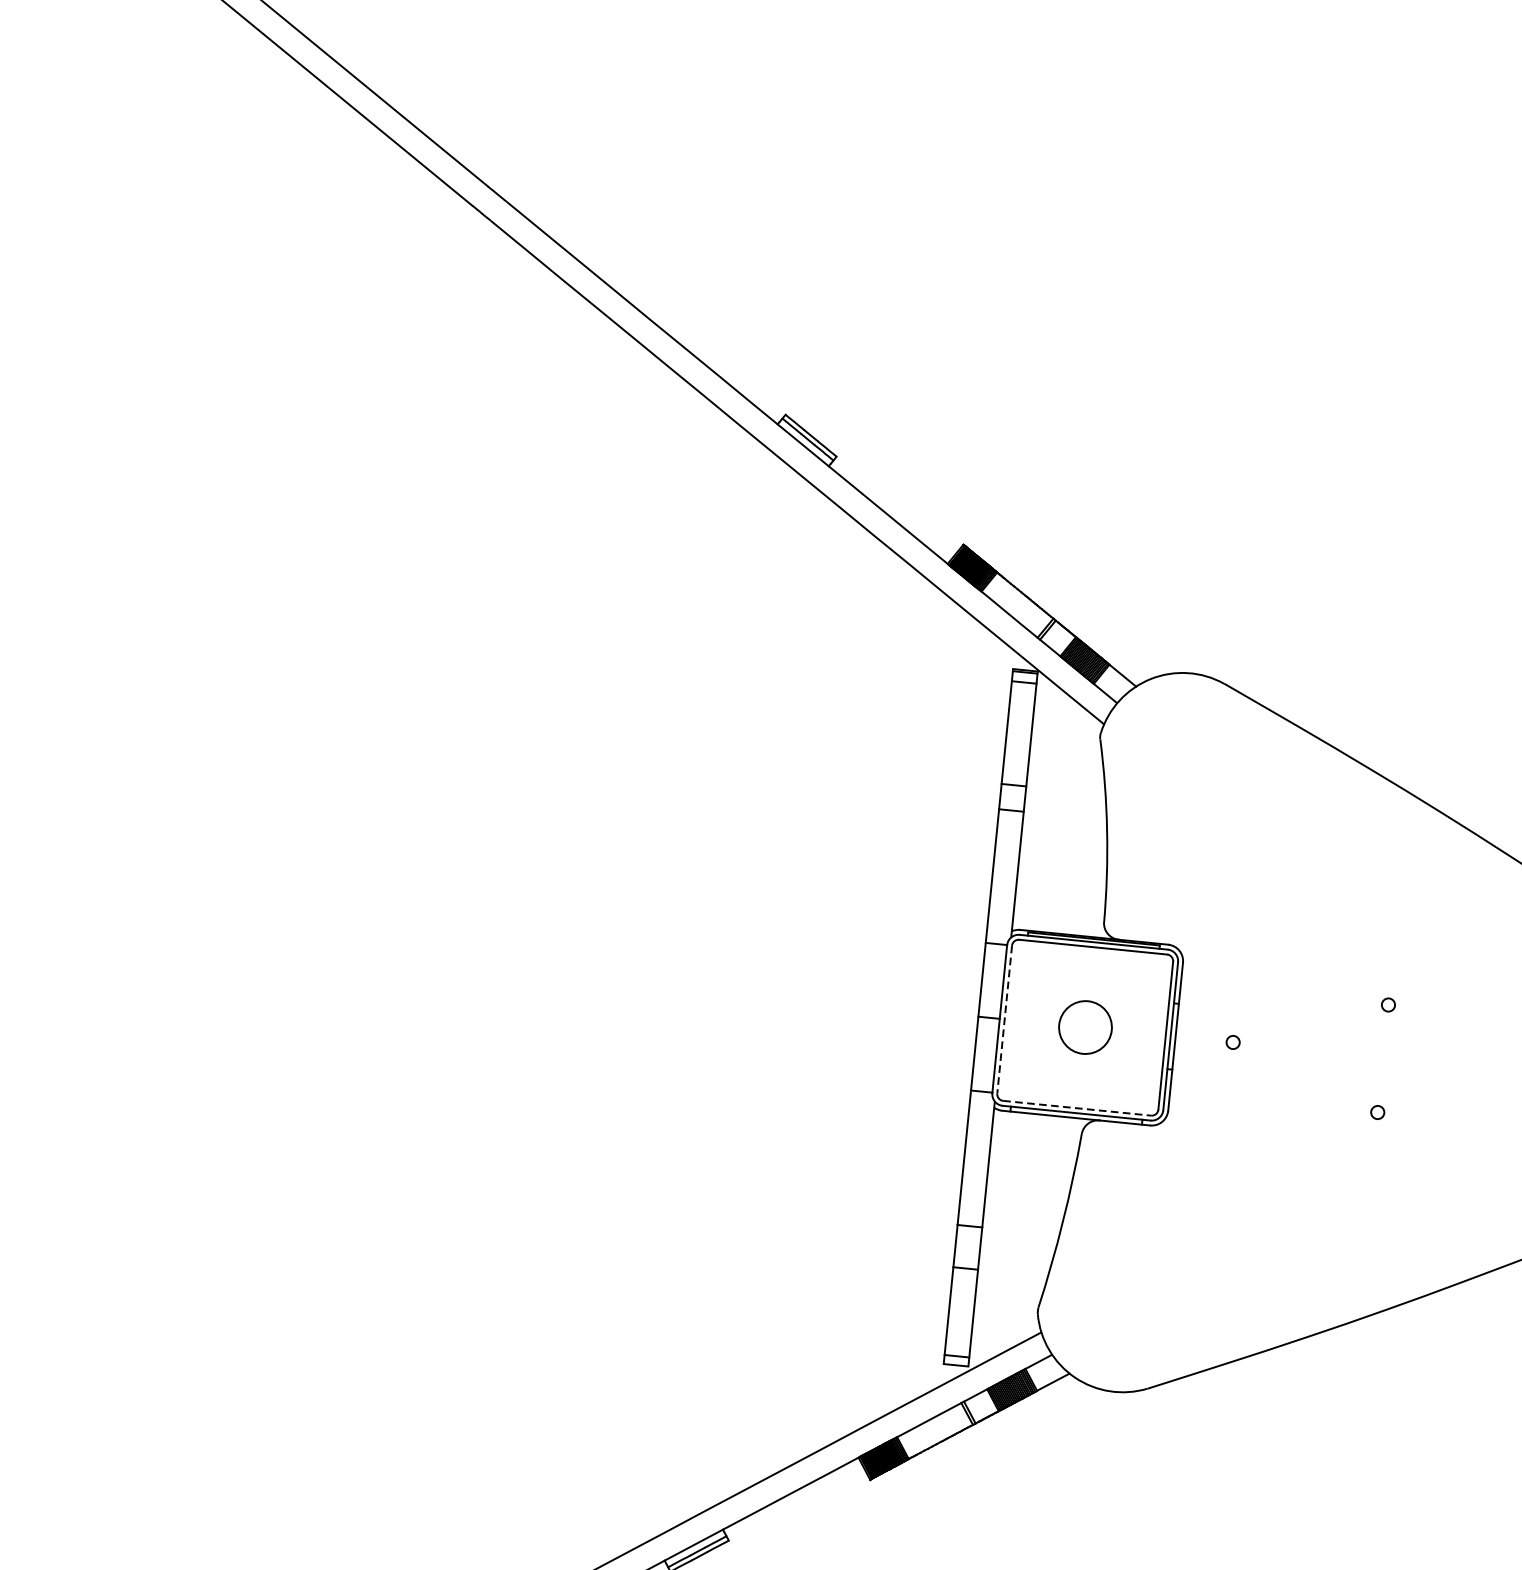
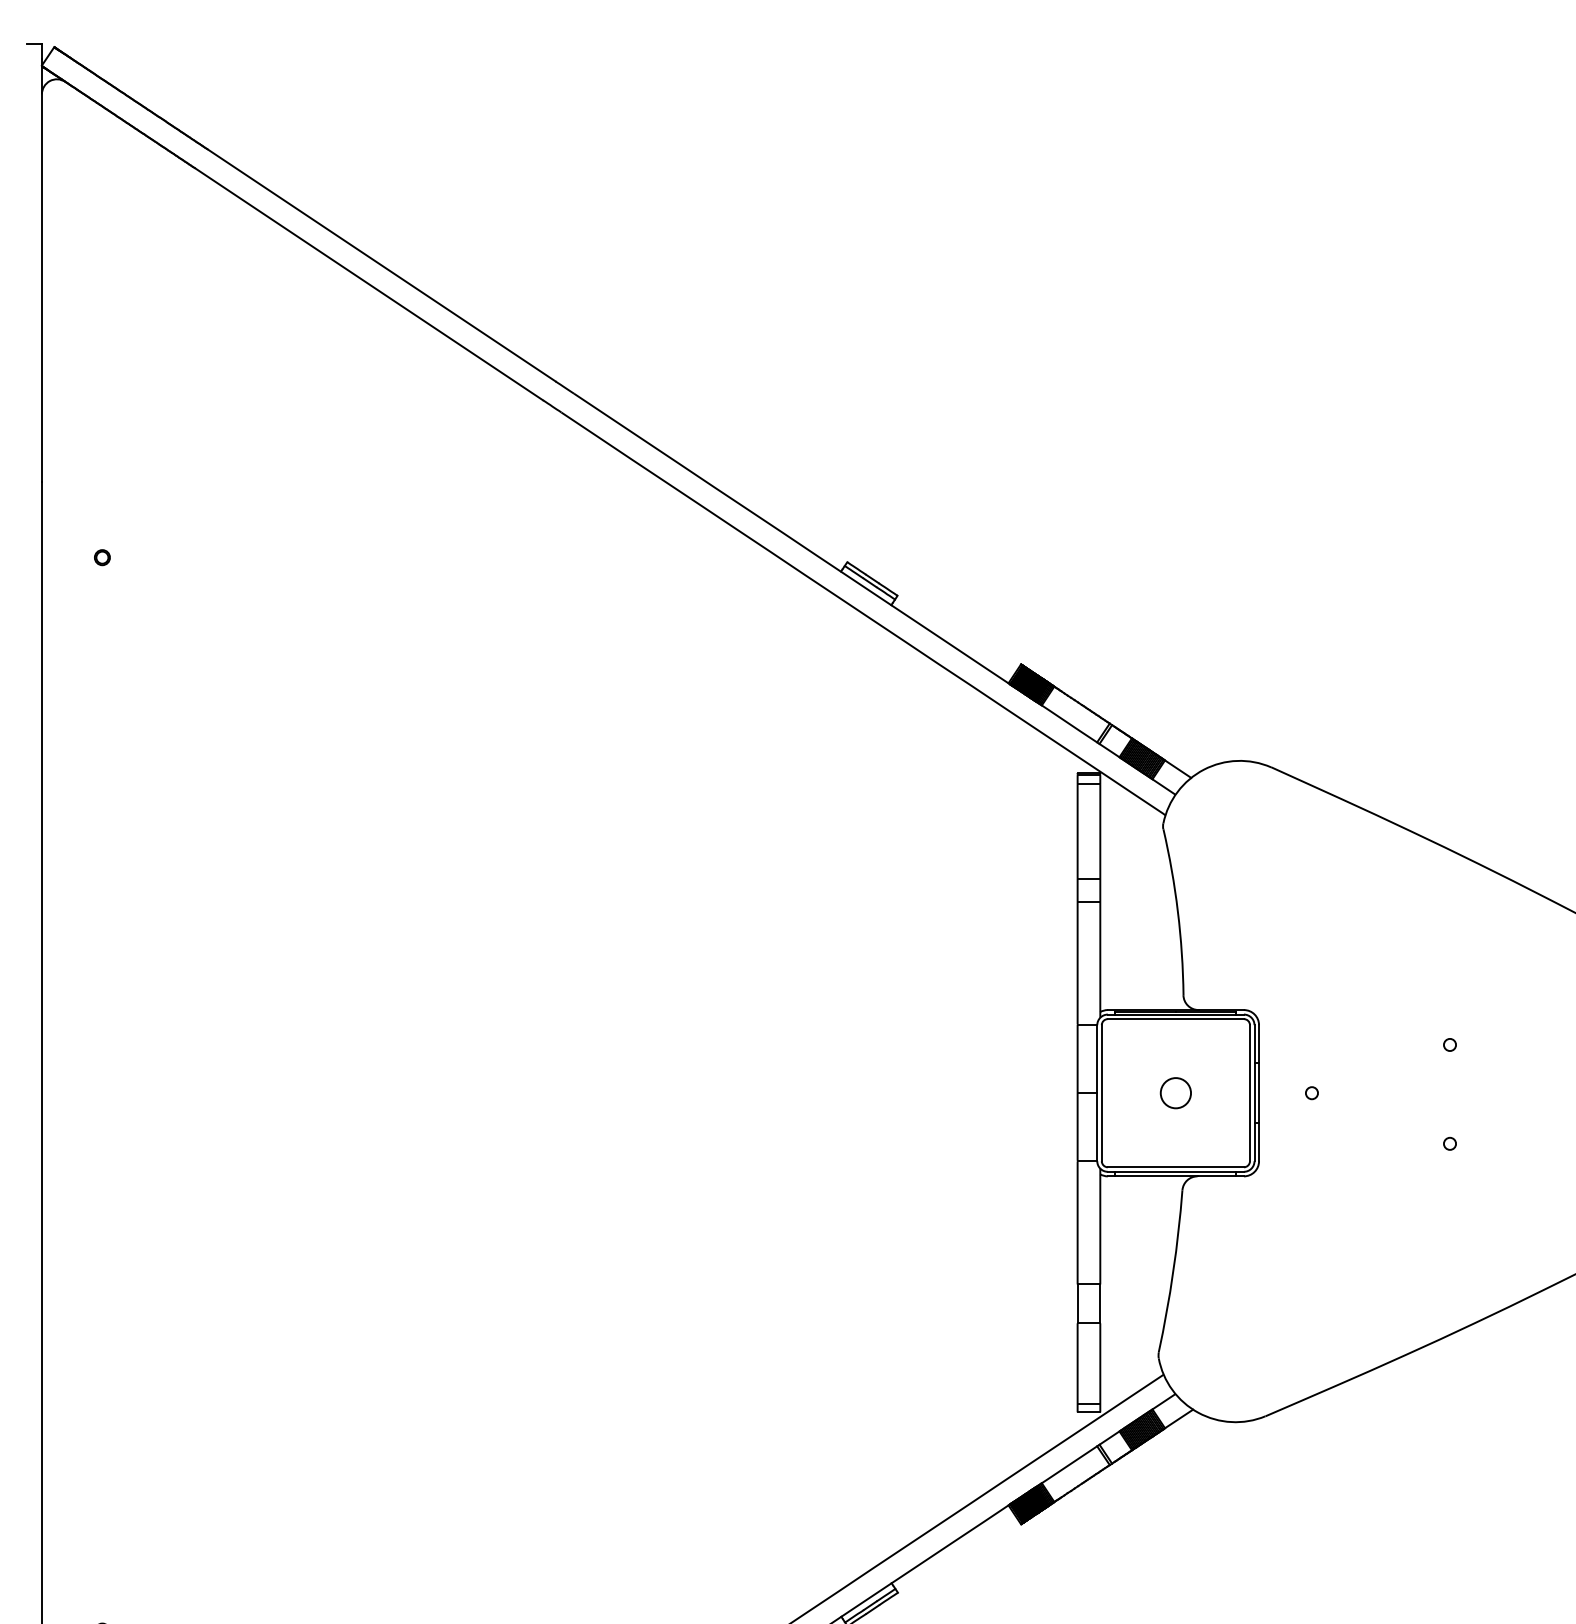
line: (1004, 1019) -> (1101, 1093), dashed -> solid
circle: (1084, 1027) -> (1175, 1093), size x0.62
line: (1077, 1108) -> (1176, 1167), dashed -> solid

